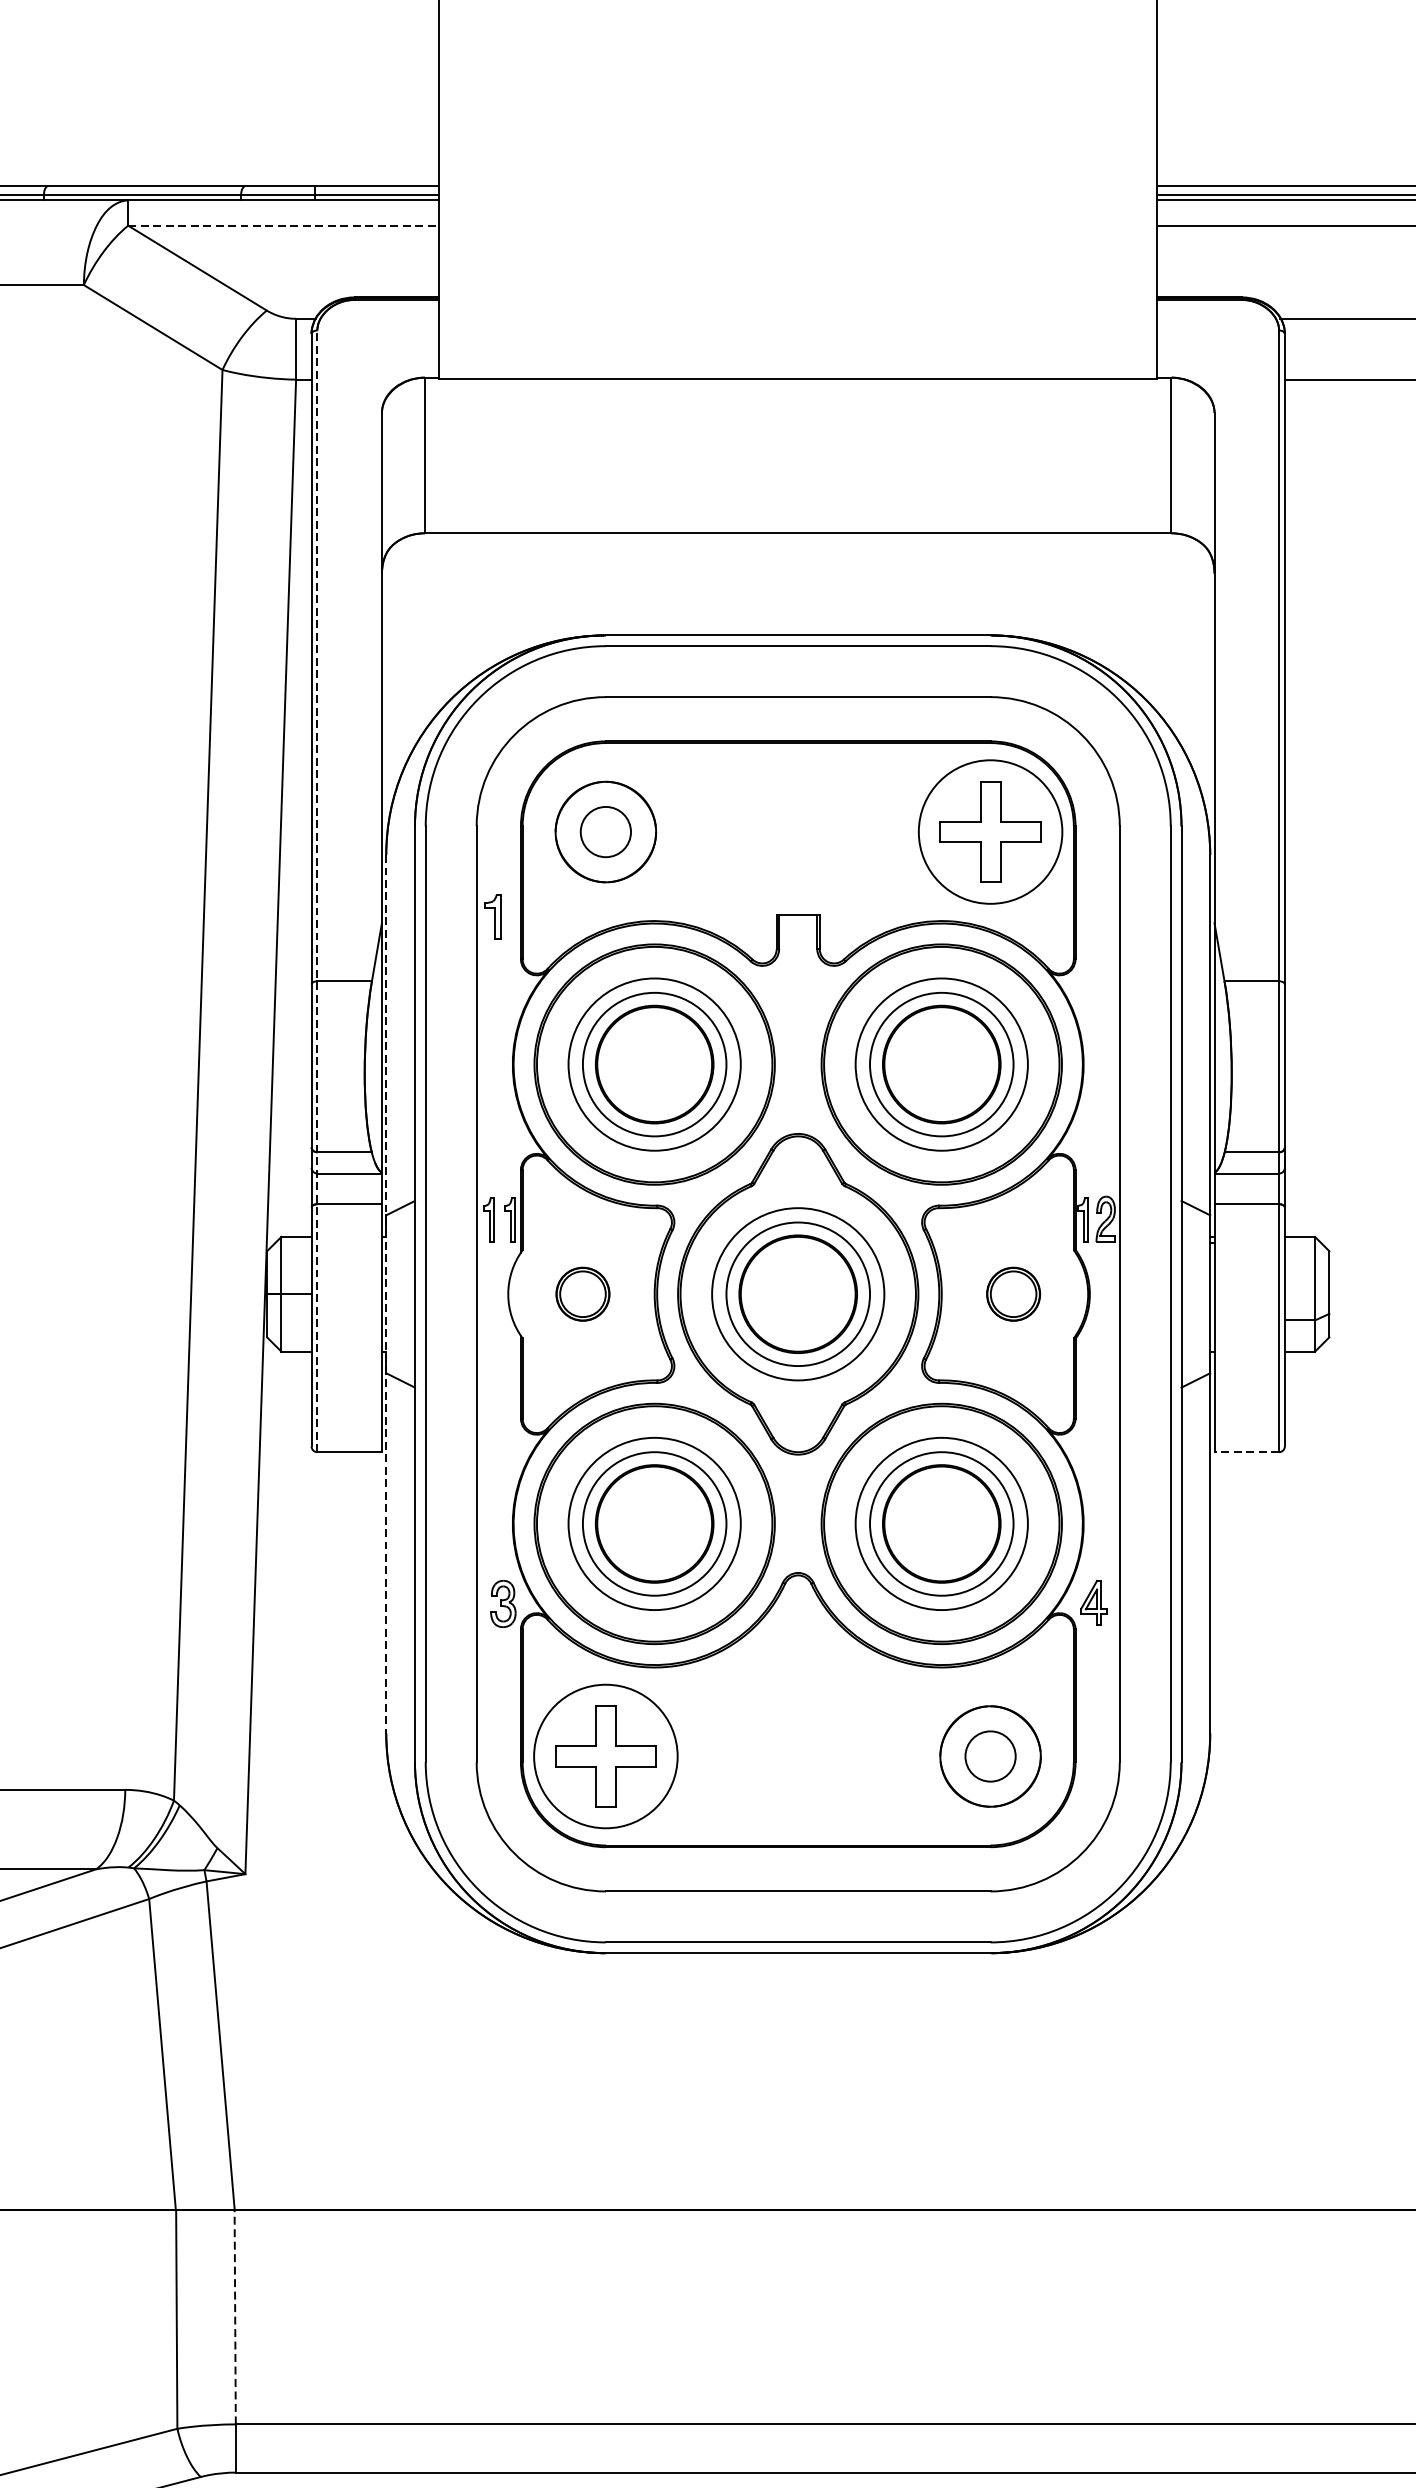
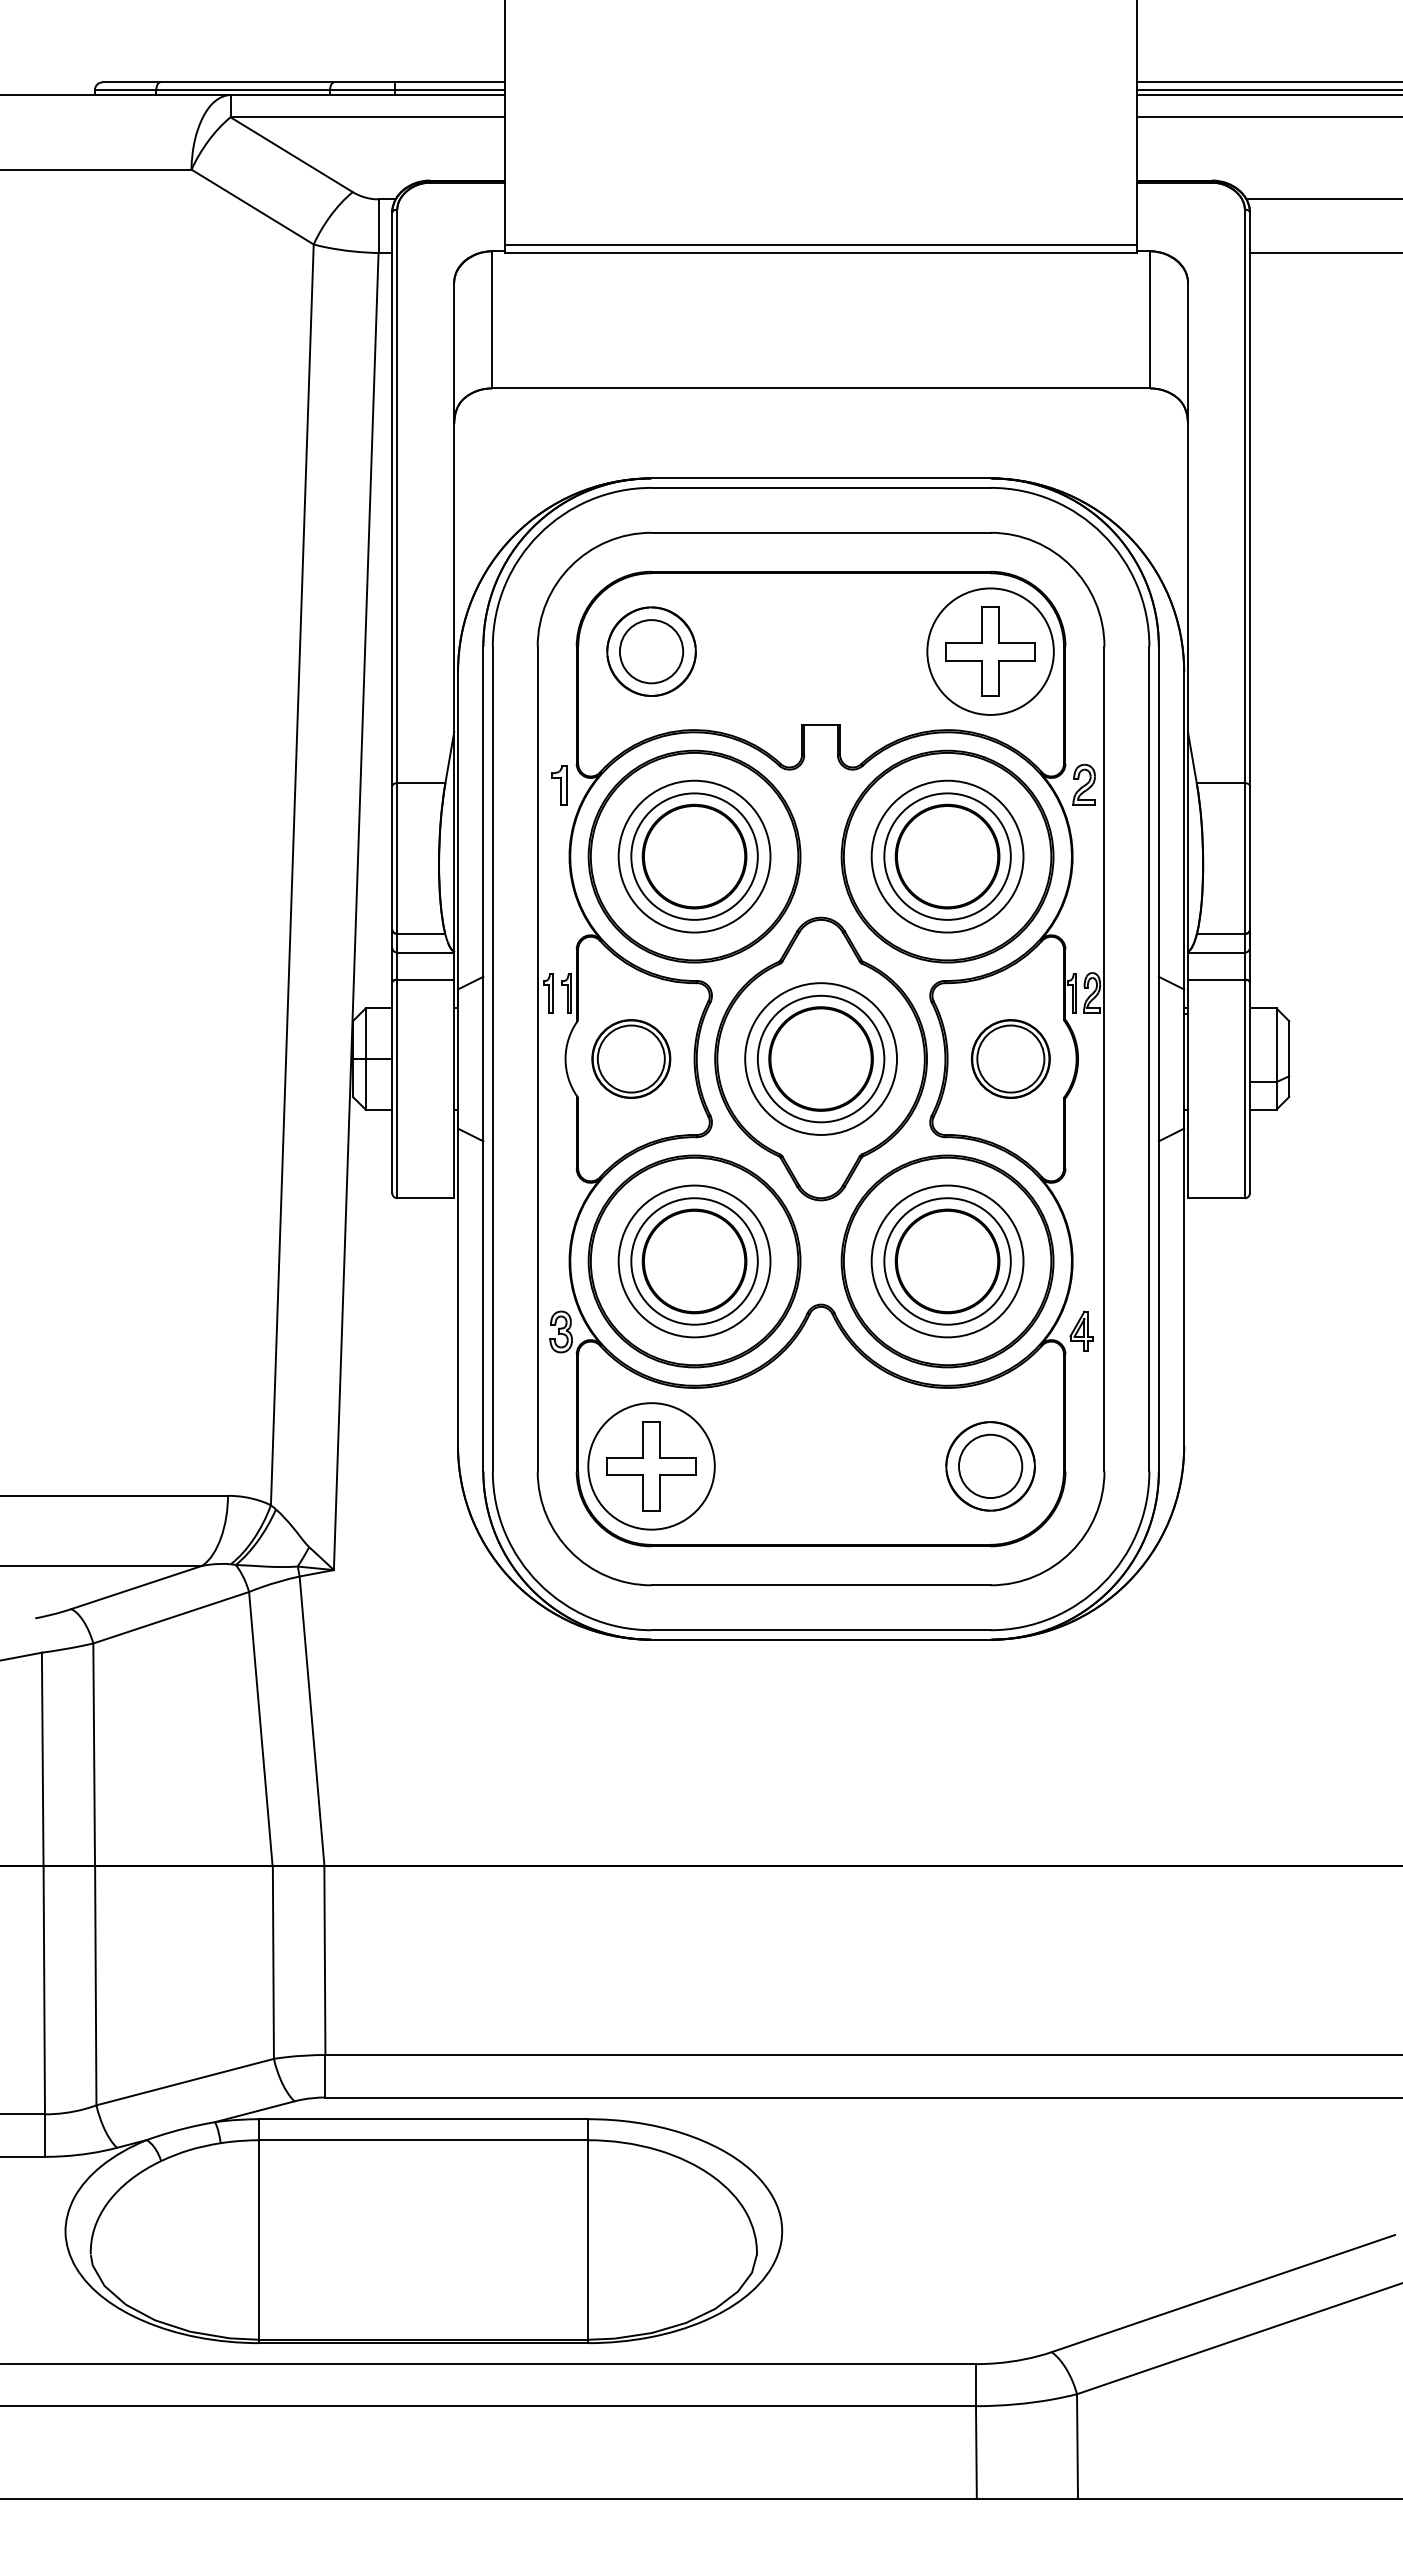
line: (284, 225) -> (368, 117), dashed -> solid
line: (797, 370) -> (820, 244), added
circle: (605, 831) -> (651, 651), size x1.43
line: (317, 890) -> (397, 703), dashed -> solid
part: (493, 916) -> (559, 785), moved
part: (1095, 982) -> (1083, 784), added
part: (583, 1293) -> (631, 1058), size x1.67
part: (1013, 1293) -> (1010, 1058), size x1.67
line: (386, 1294) -> (458, 1059), dashed -> solid
line: (1245, 1452) -> (1215, 1198), dashed -> solid
circle: (990, 1756) -> (990, 1466), size x1.43
line: (234, 2317) -> (324, 1960), dashed -> solid

